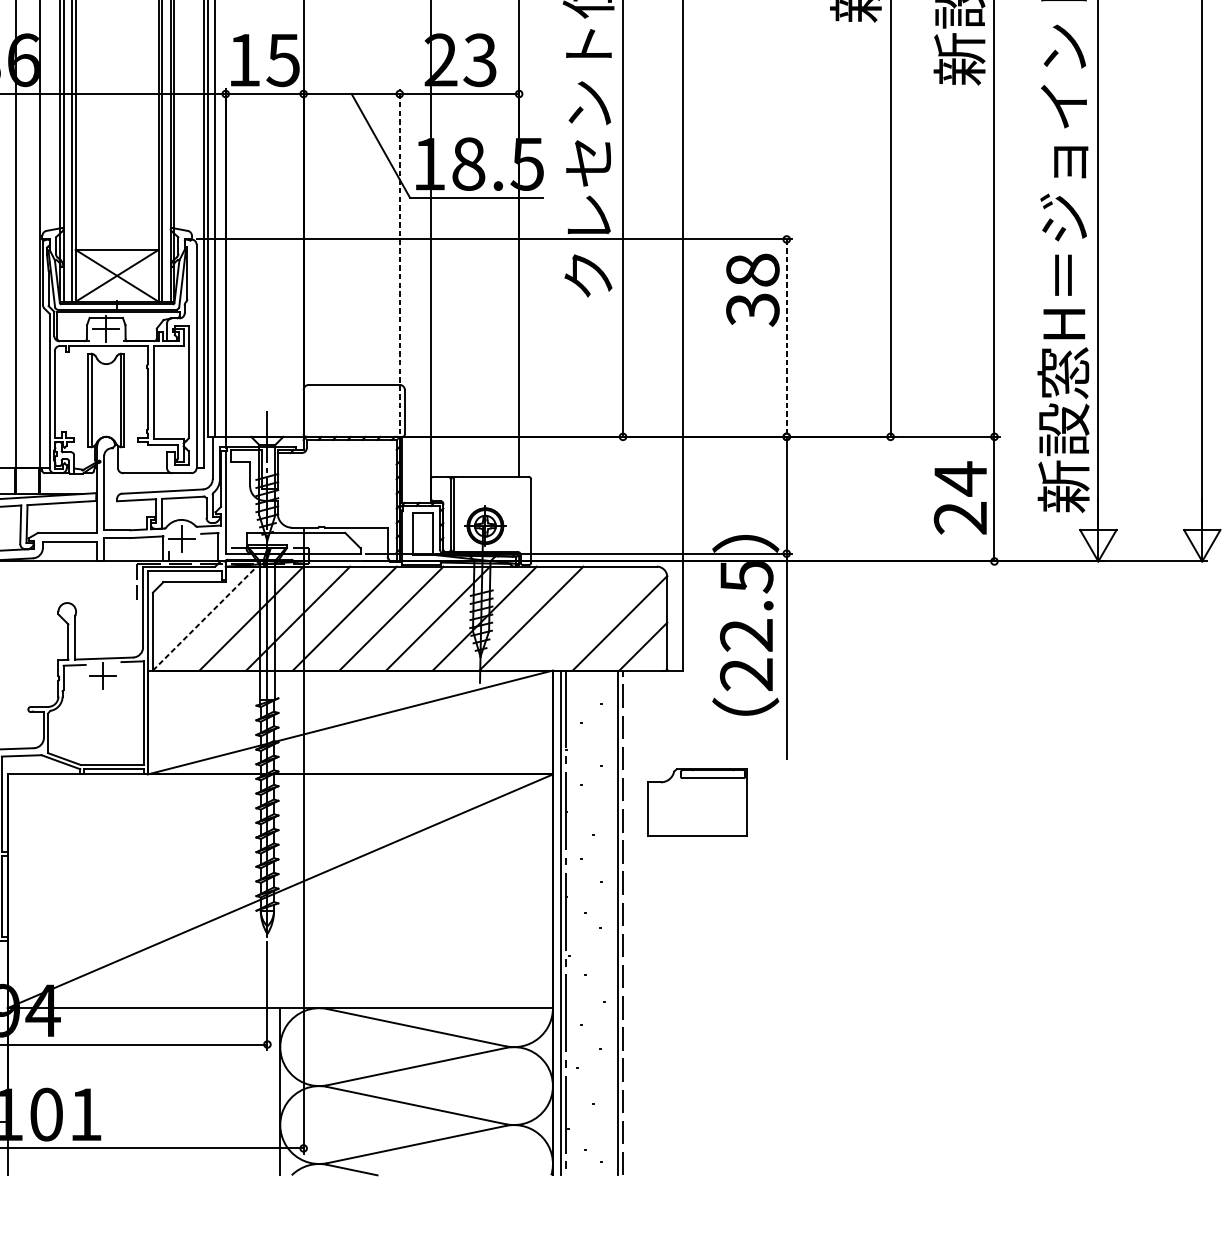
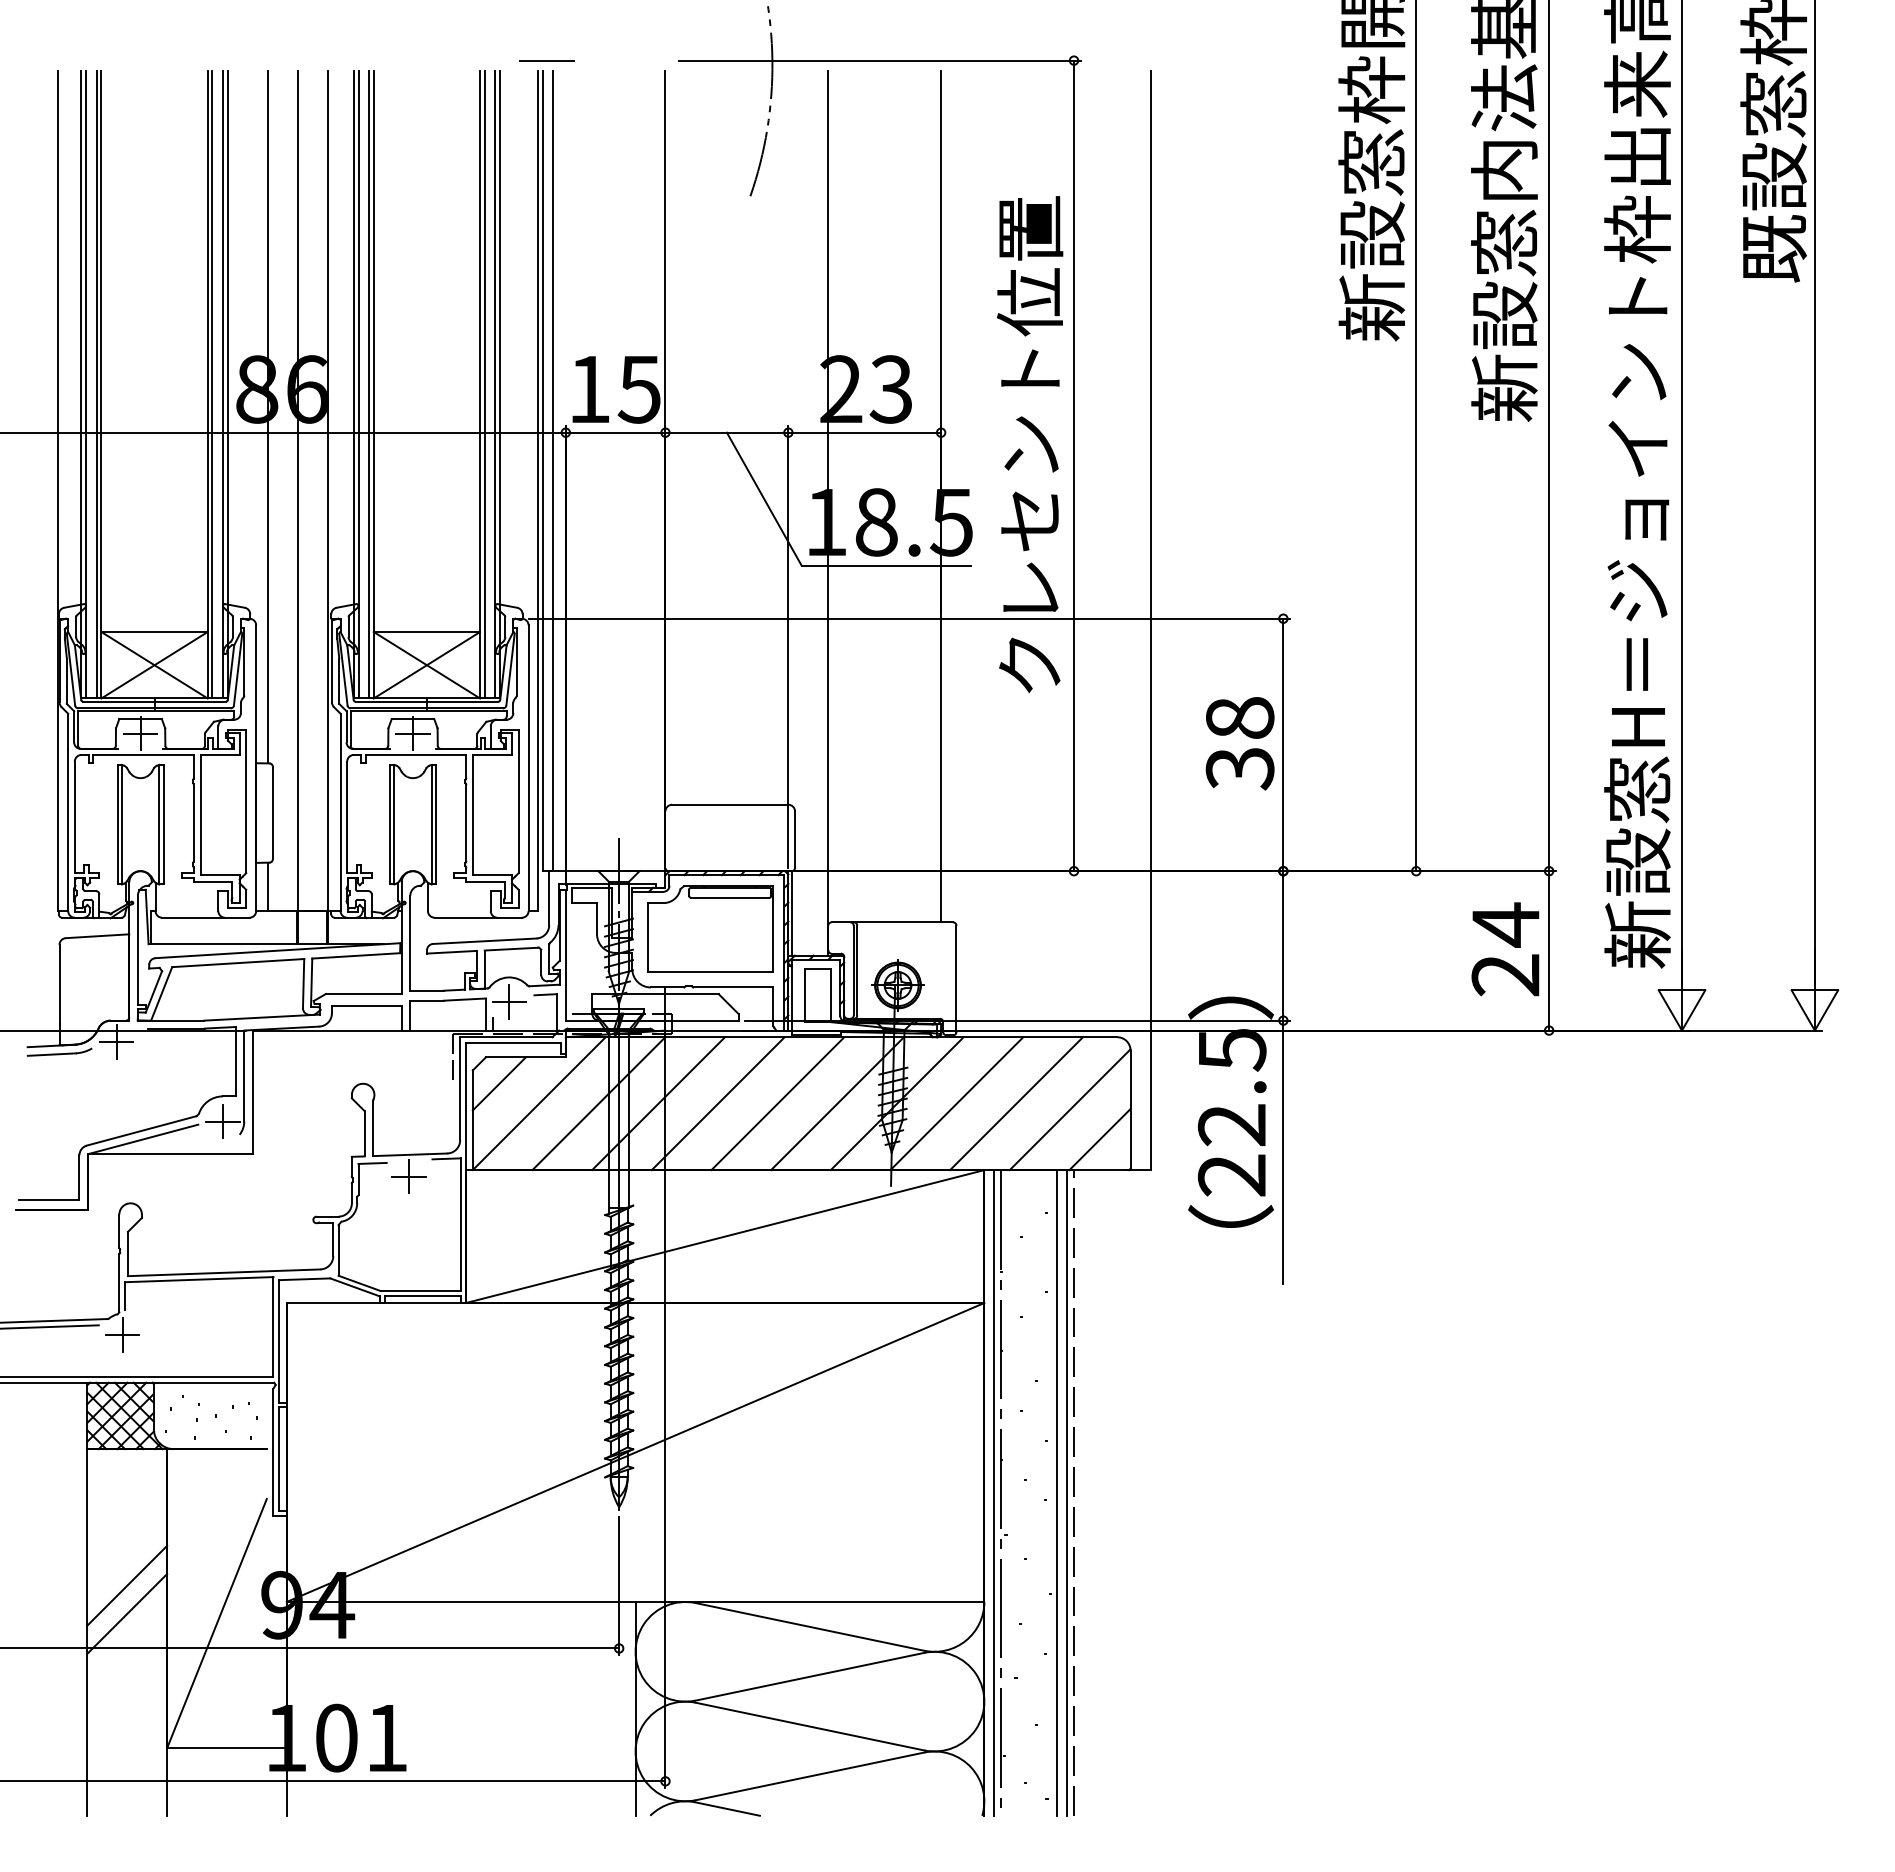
line: (399, 261) -> (788, 646), dashed -> solid
text: (752, 290) -> (1239, 743), moved
line: (786, 338) -> (1283, 745), dashed -> solid
line: (173, 602) -> (499, 1083), added
line: (205, 618) -> (539, 1103), dashed -> solid
line: (578, 618) -> (1016, 1103), added
part: (697, 802) -> (710, 928), moved
line: (610, 922) -> (1057, 1492), added

